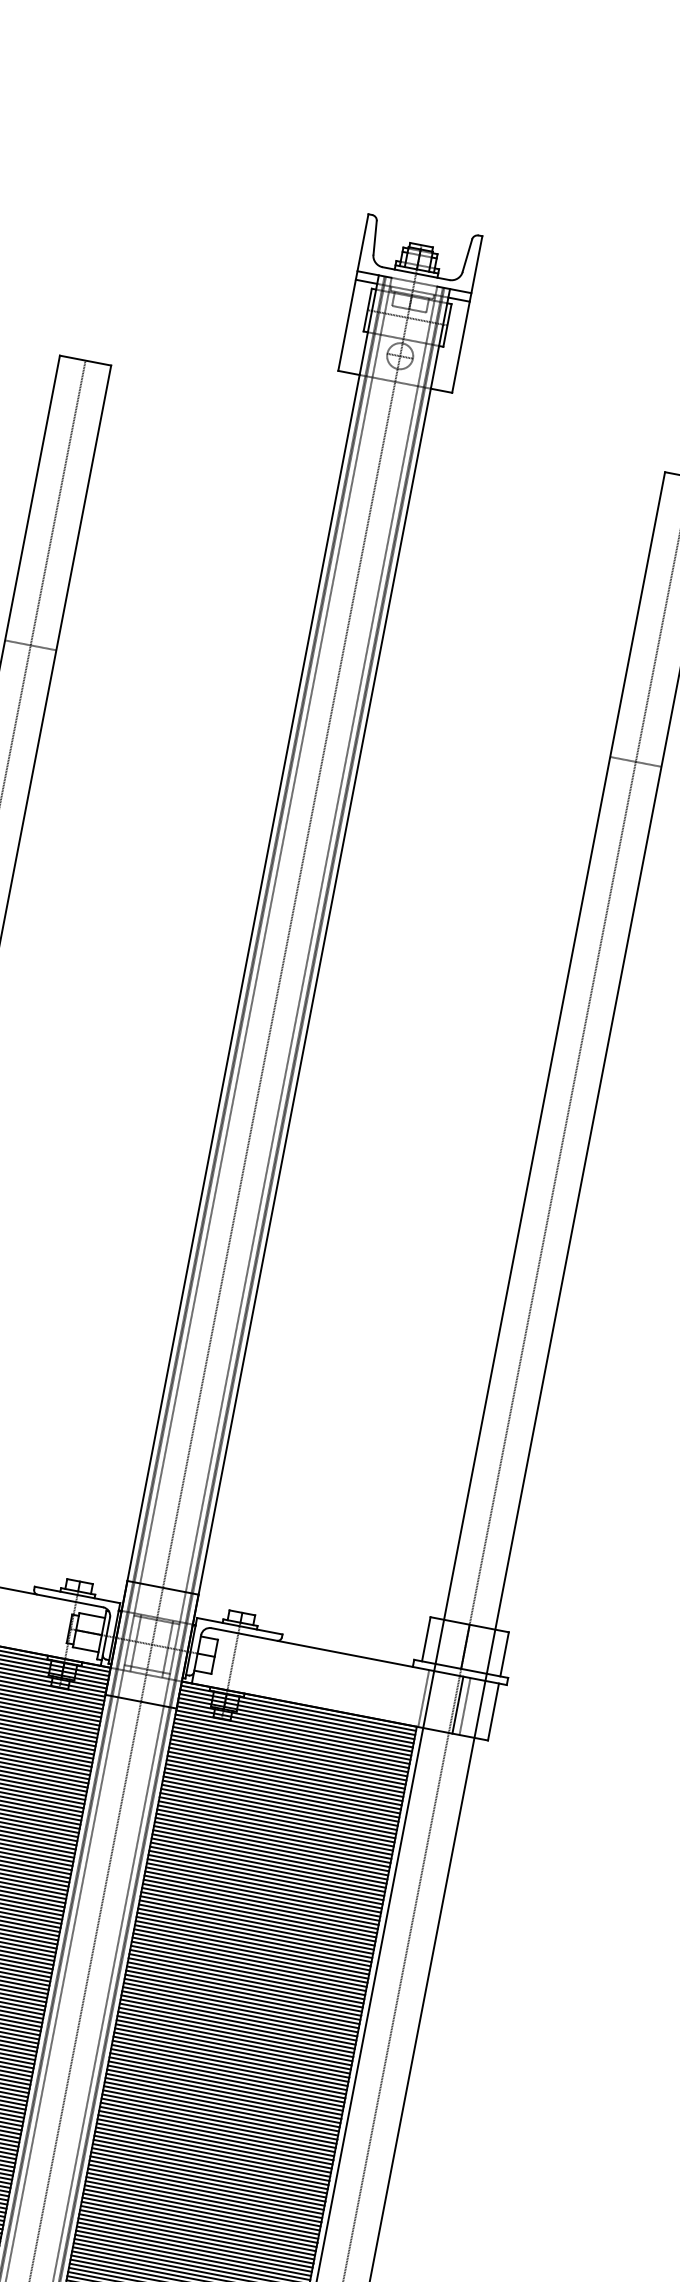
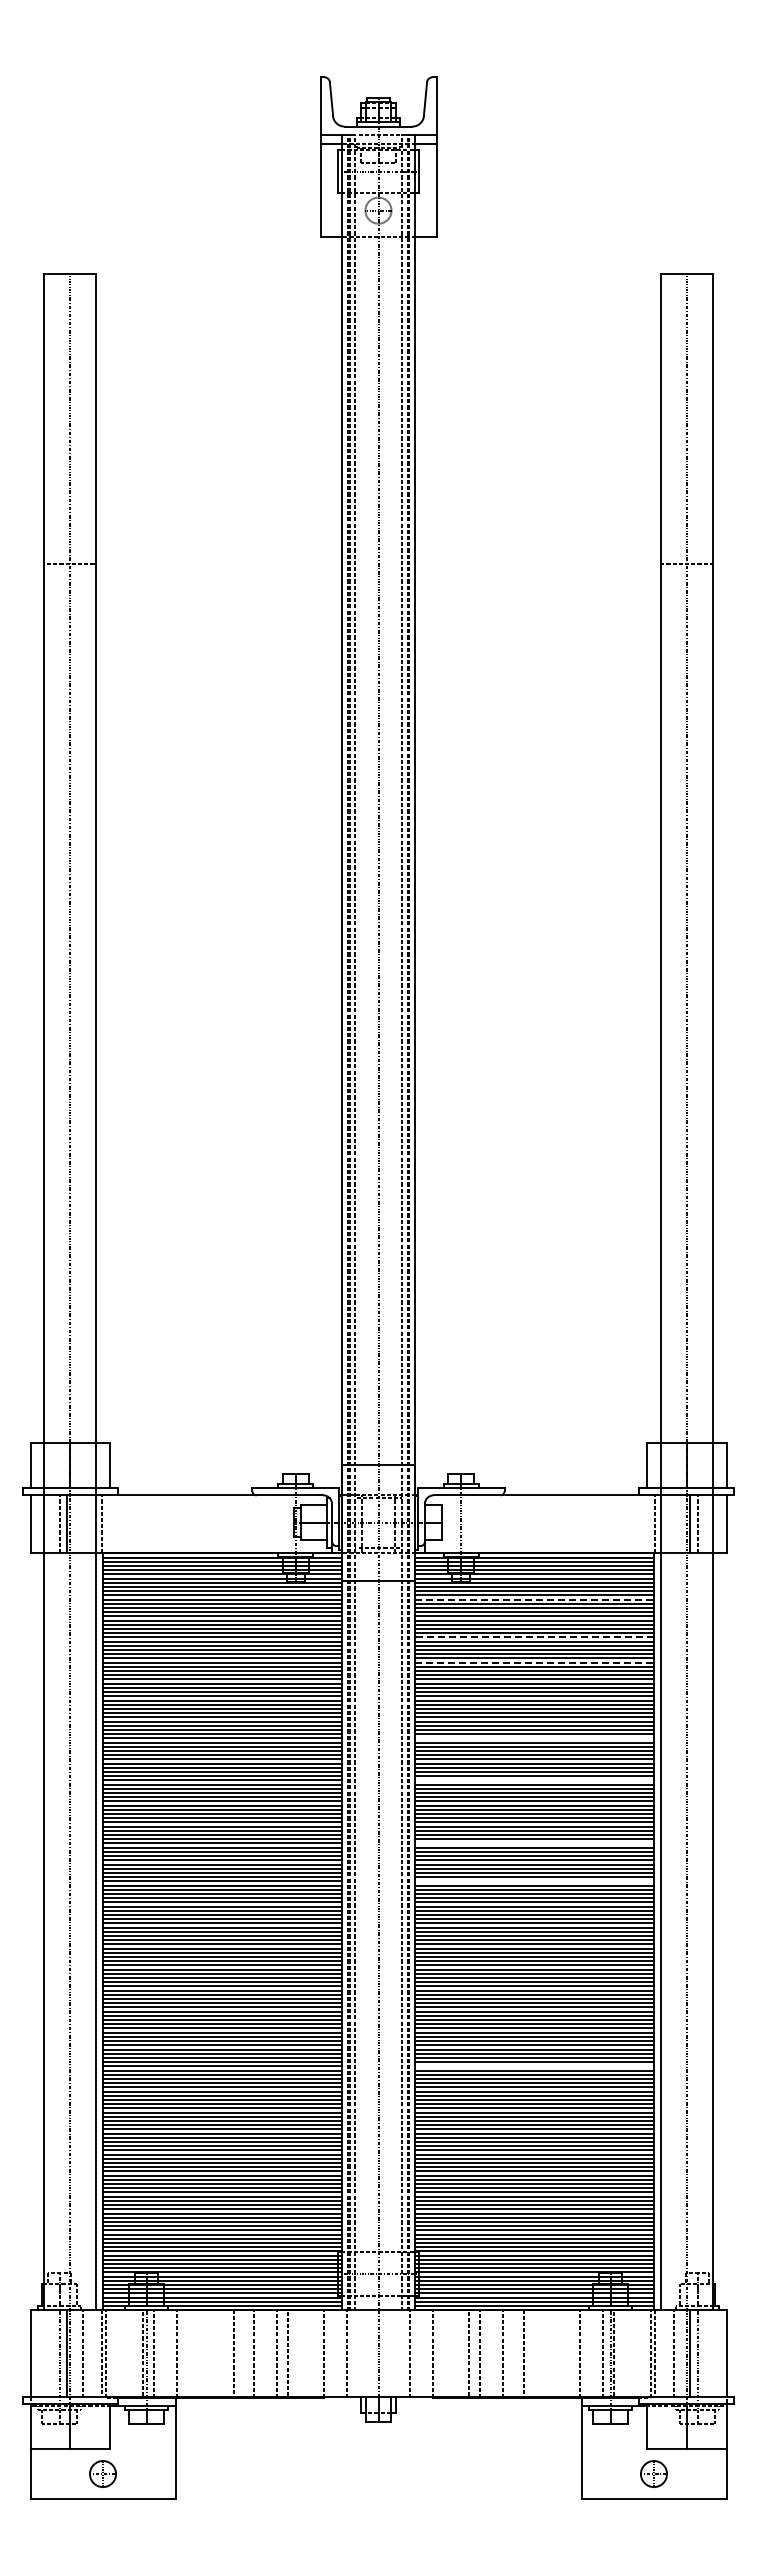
line: (290, 1749) -> (534, 1599), solid -> dashed
line: (283, 1786) -> (534, 1637), solid -> dashed
line: (278, 1811) -> (534, 1662), solid -> dashed
line: (263, 1885) -> (533, 1738), removed
line: (255, 1927) -> (533, 1780), removed
line: (243, 1988) -> (533, 1843), removed
line: (236, 2026) -> (533, 1881), removed
line: (201, 2207) -> (533, 2066), removed

